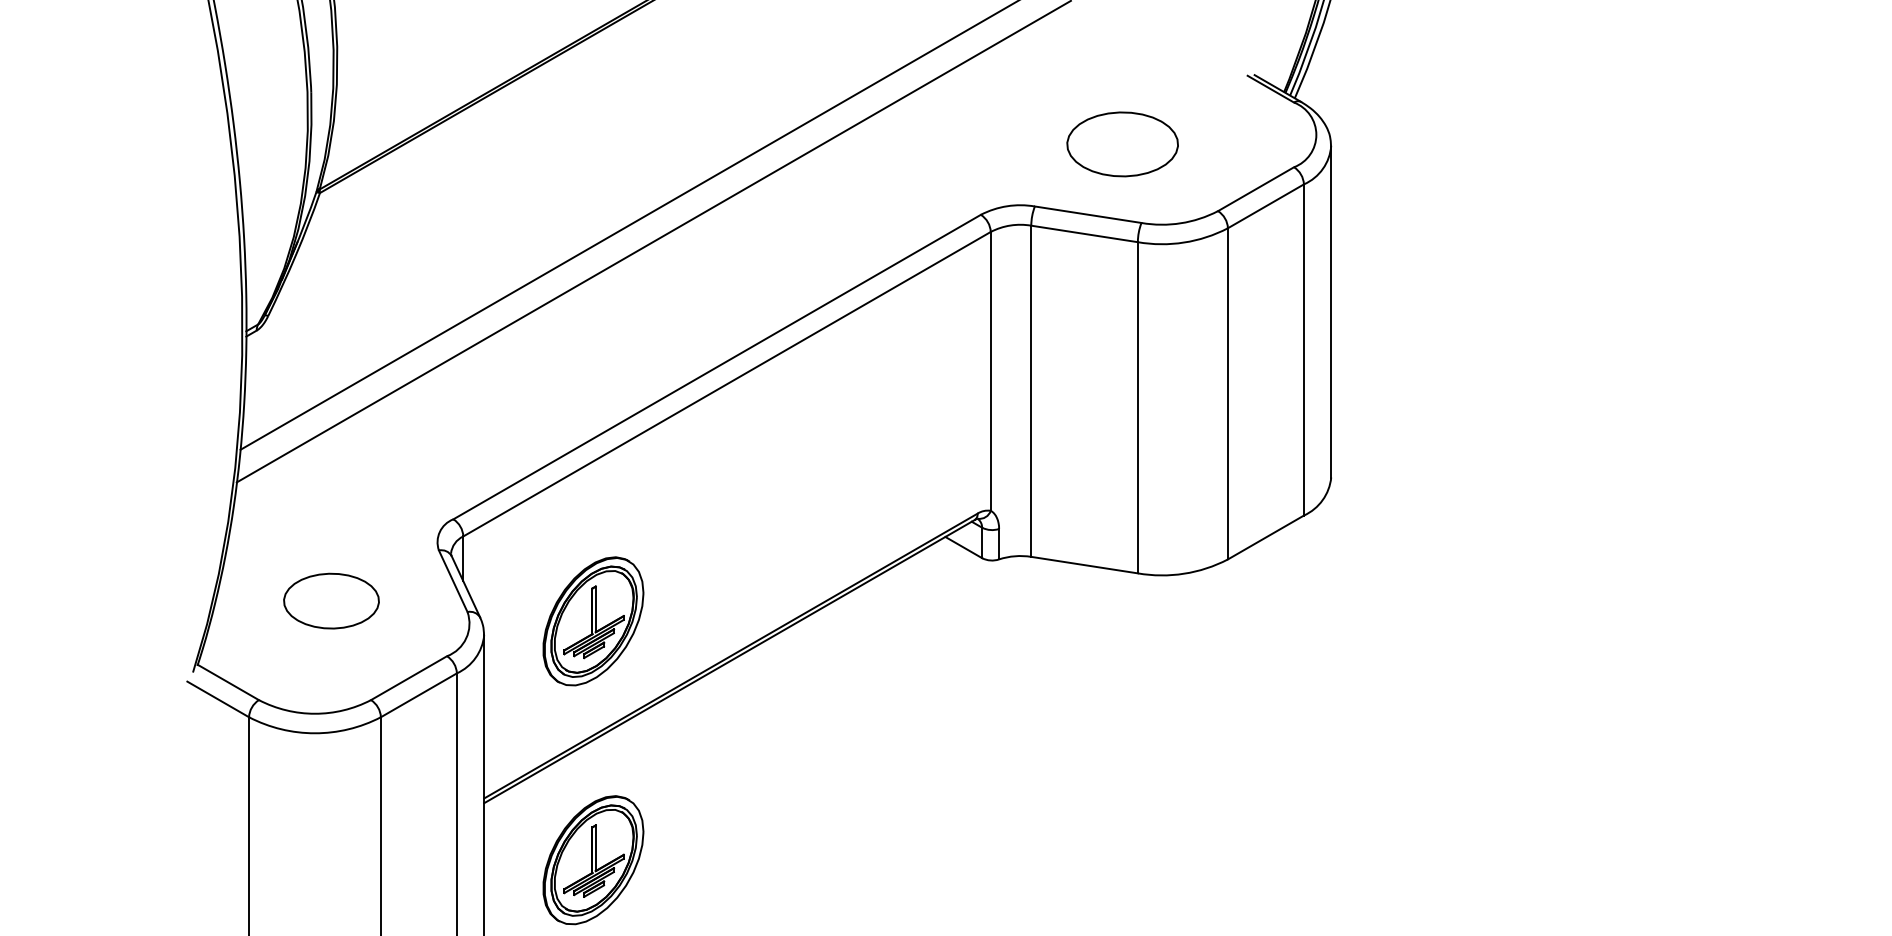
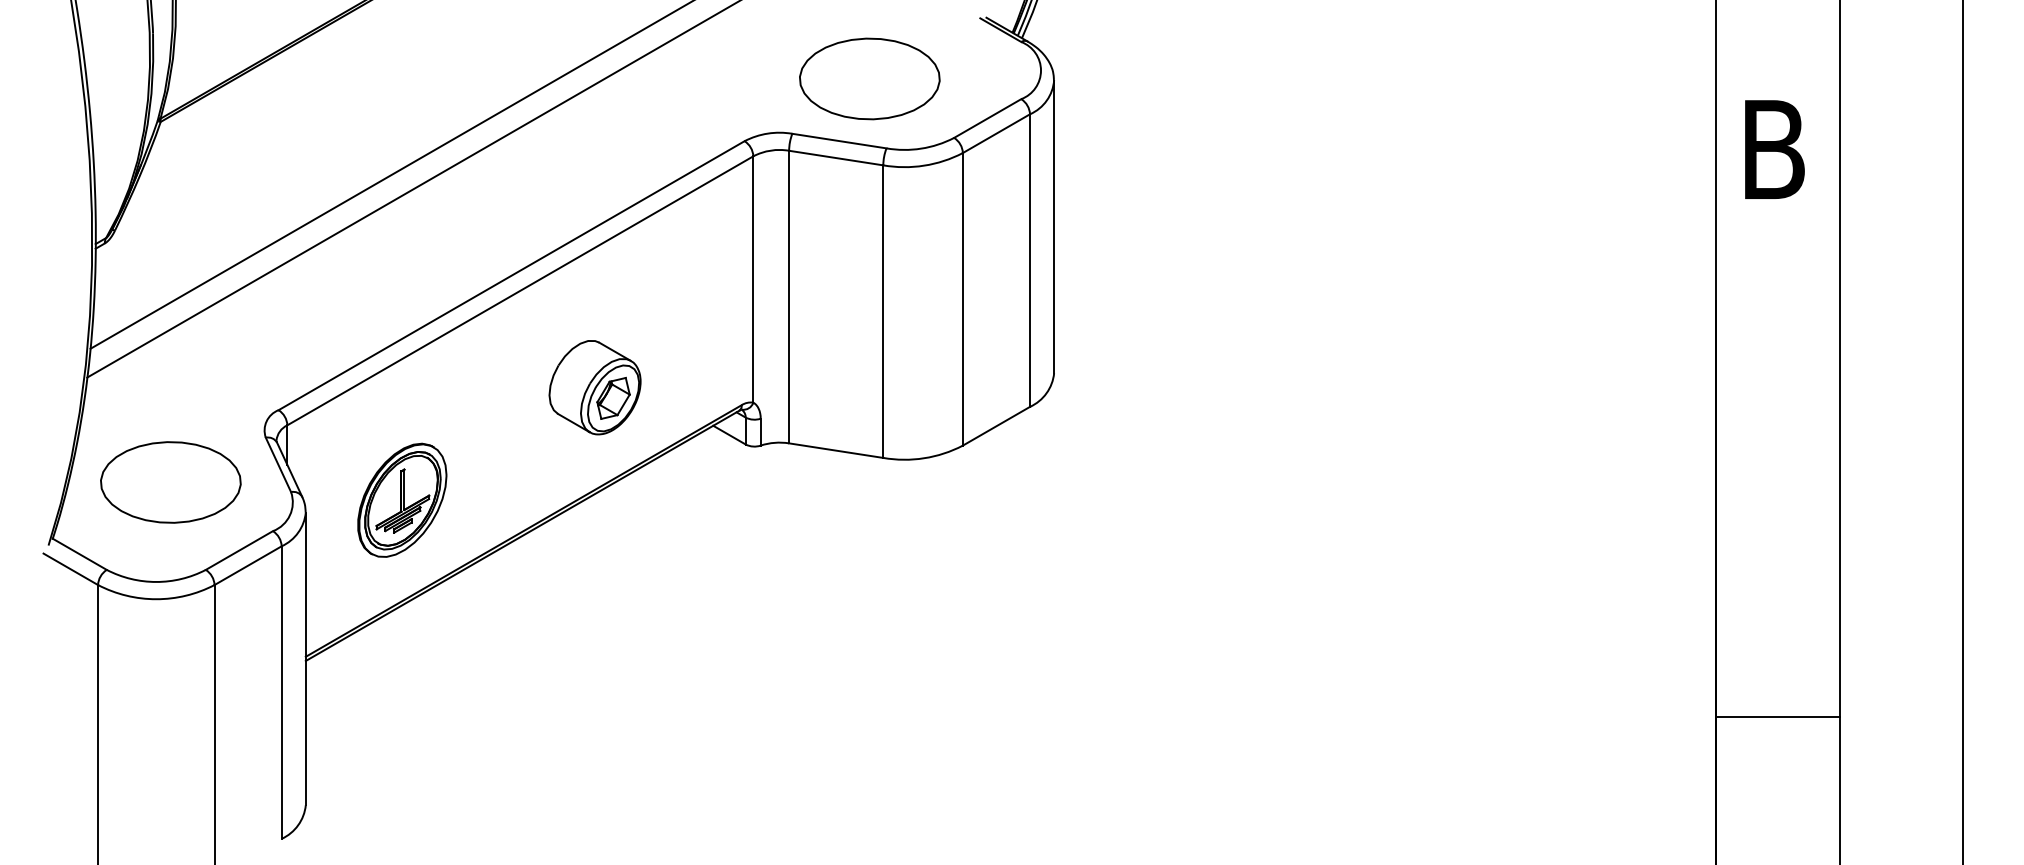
part: (1122, 143) -> (869, 78), size x1.43
part: (810, 493) -> (594, 387), added
part: (331, 601) -> (170, 482), size x1.67
part: (593, 859) -> (402, 710), removed

